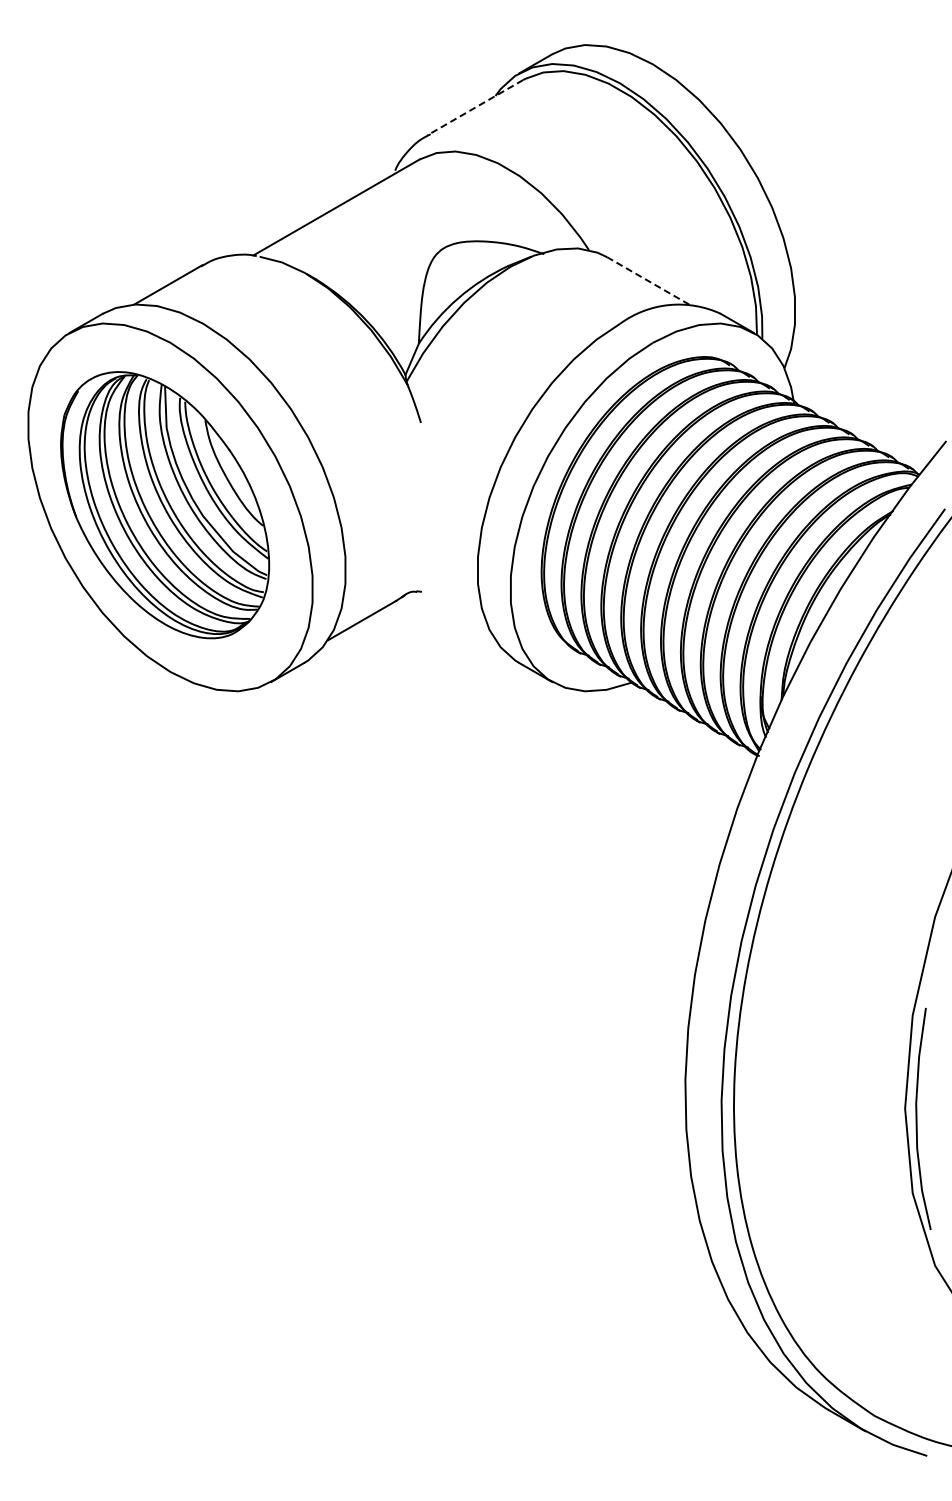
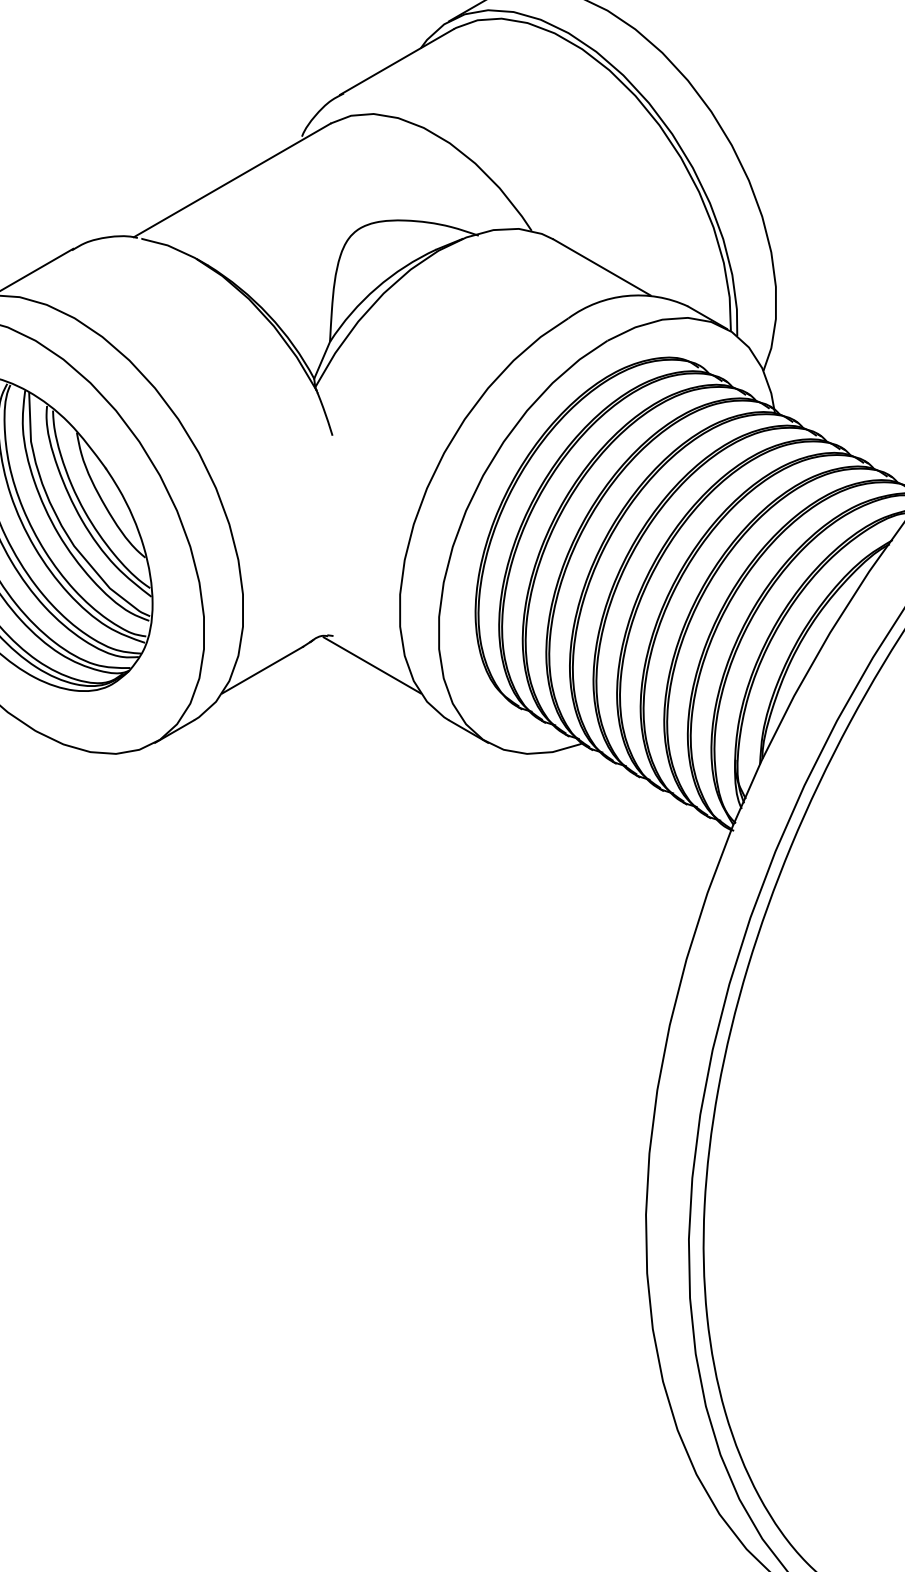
line: (474, 107) -> (395, 61), dashed -> solid
line: (647, 280) -> (601, 266), dashed -> solid
line: (454, 616) -> (372, 665), added

